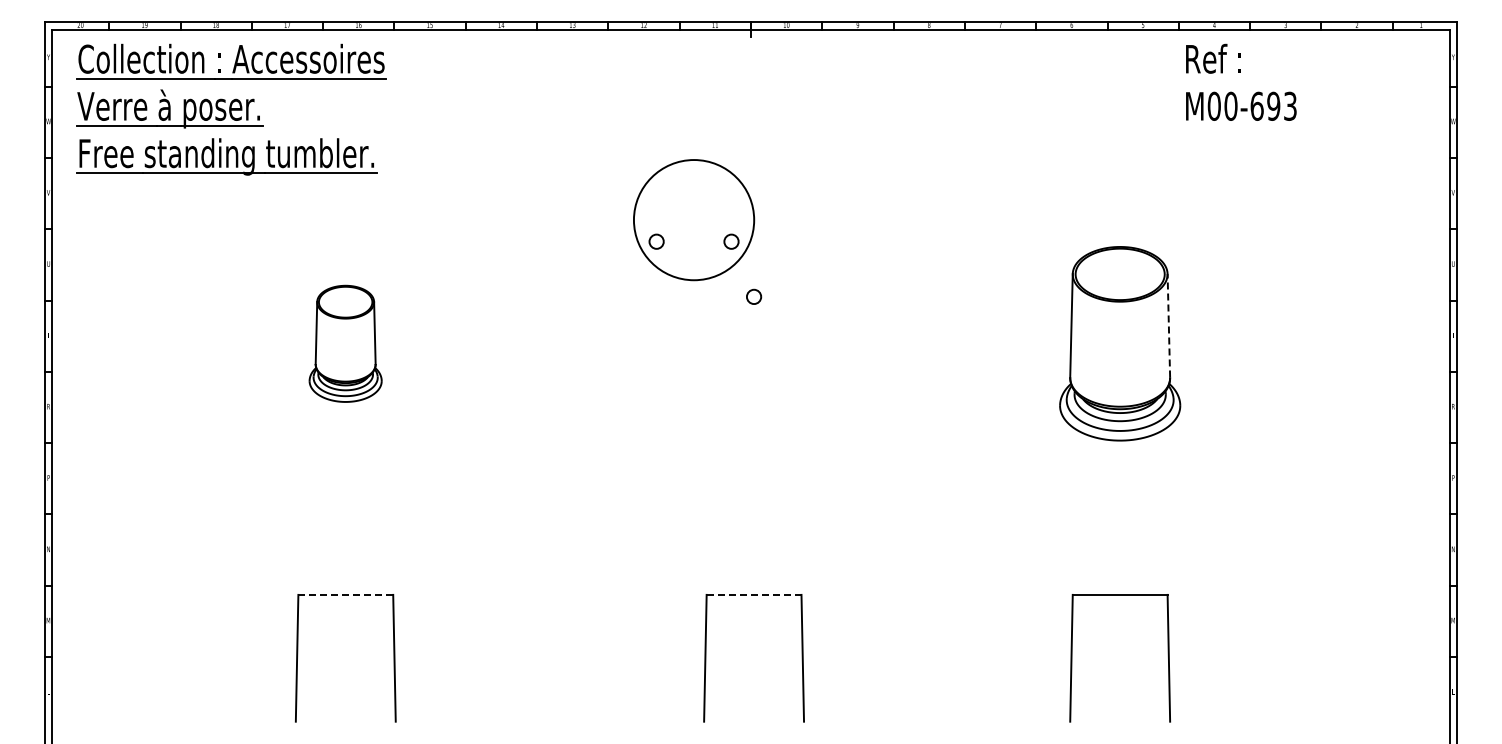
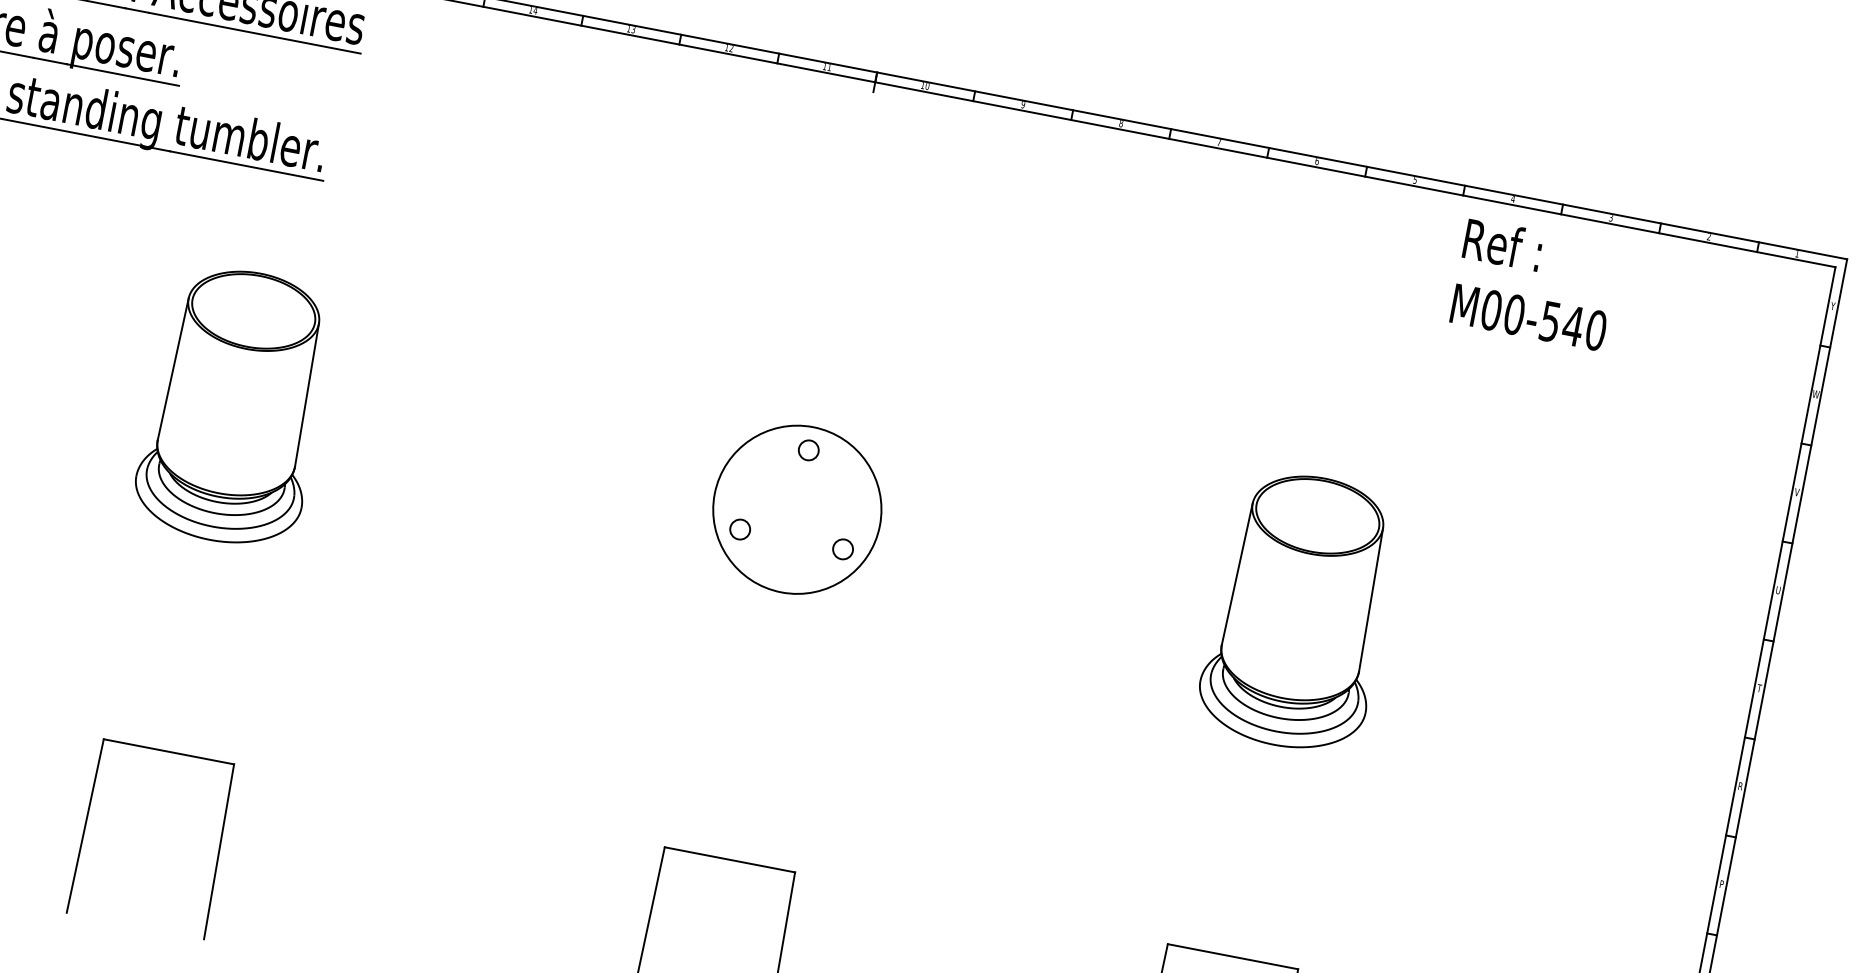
text: (1273, 105) -> (1573, 324), ^JM00-693 -> ^JM00-540
part: (694, 220) -> (797, 510), moved
line: (1168, 325) -> (1370, 599), dashed -> solid
part: (345, 343) -> (235, 406), size x1.67
line: (345, 594) -> (168, 751), dashed -> solid
line: (753, 594) -> (729, 859), dashed -> solid

